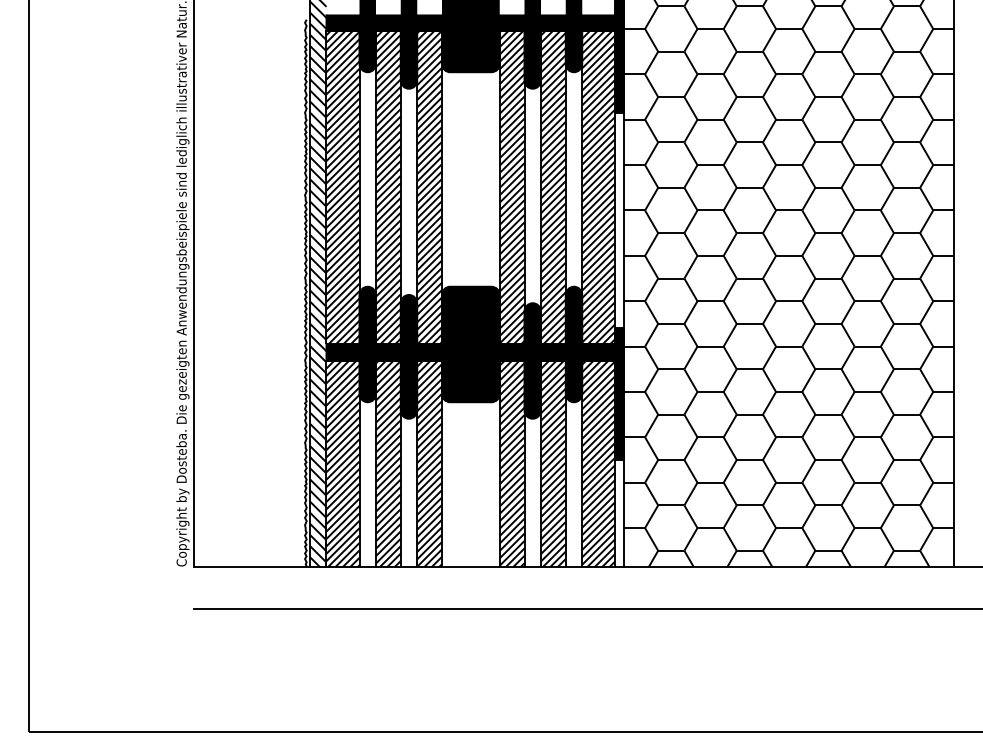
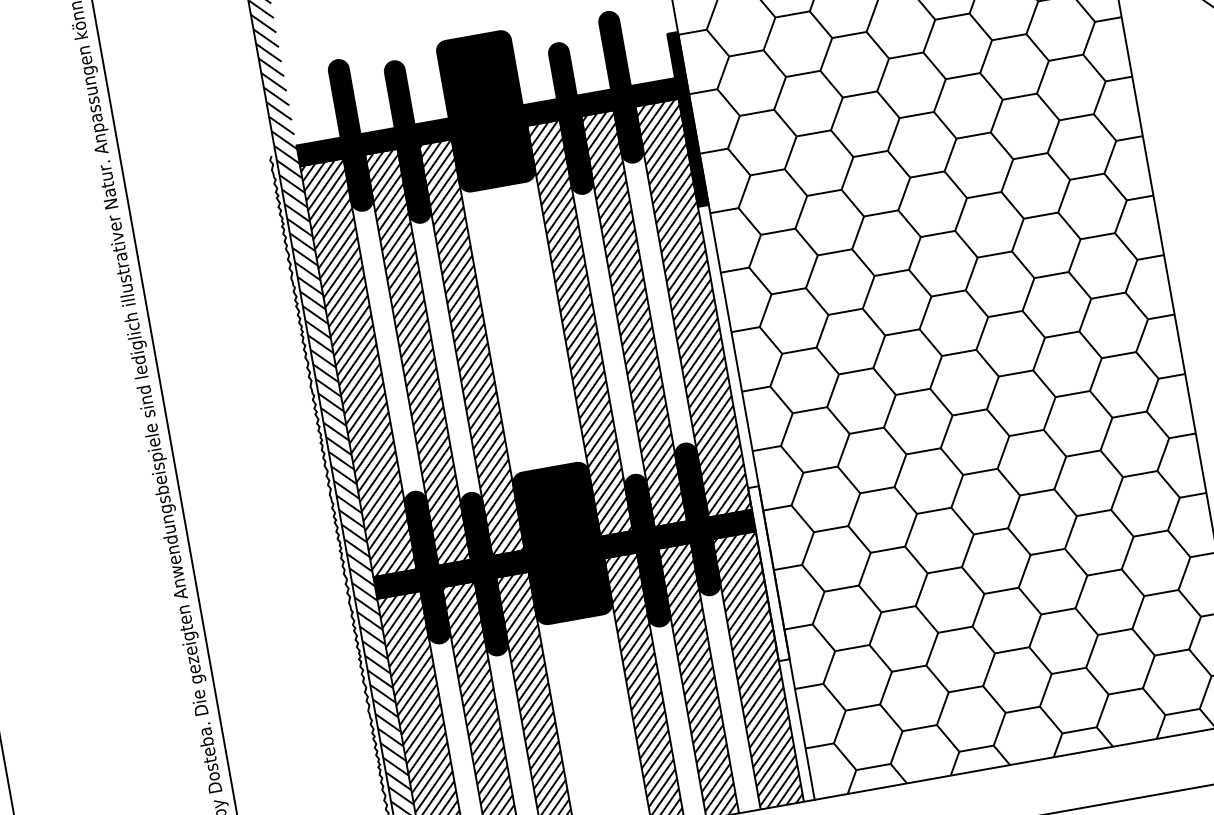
fill: (619, 393) -> (768, 573), removed

